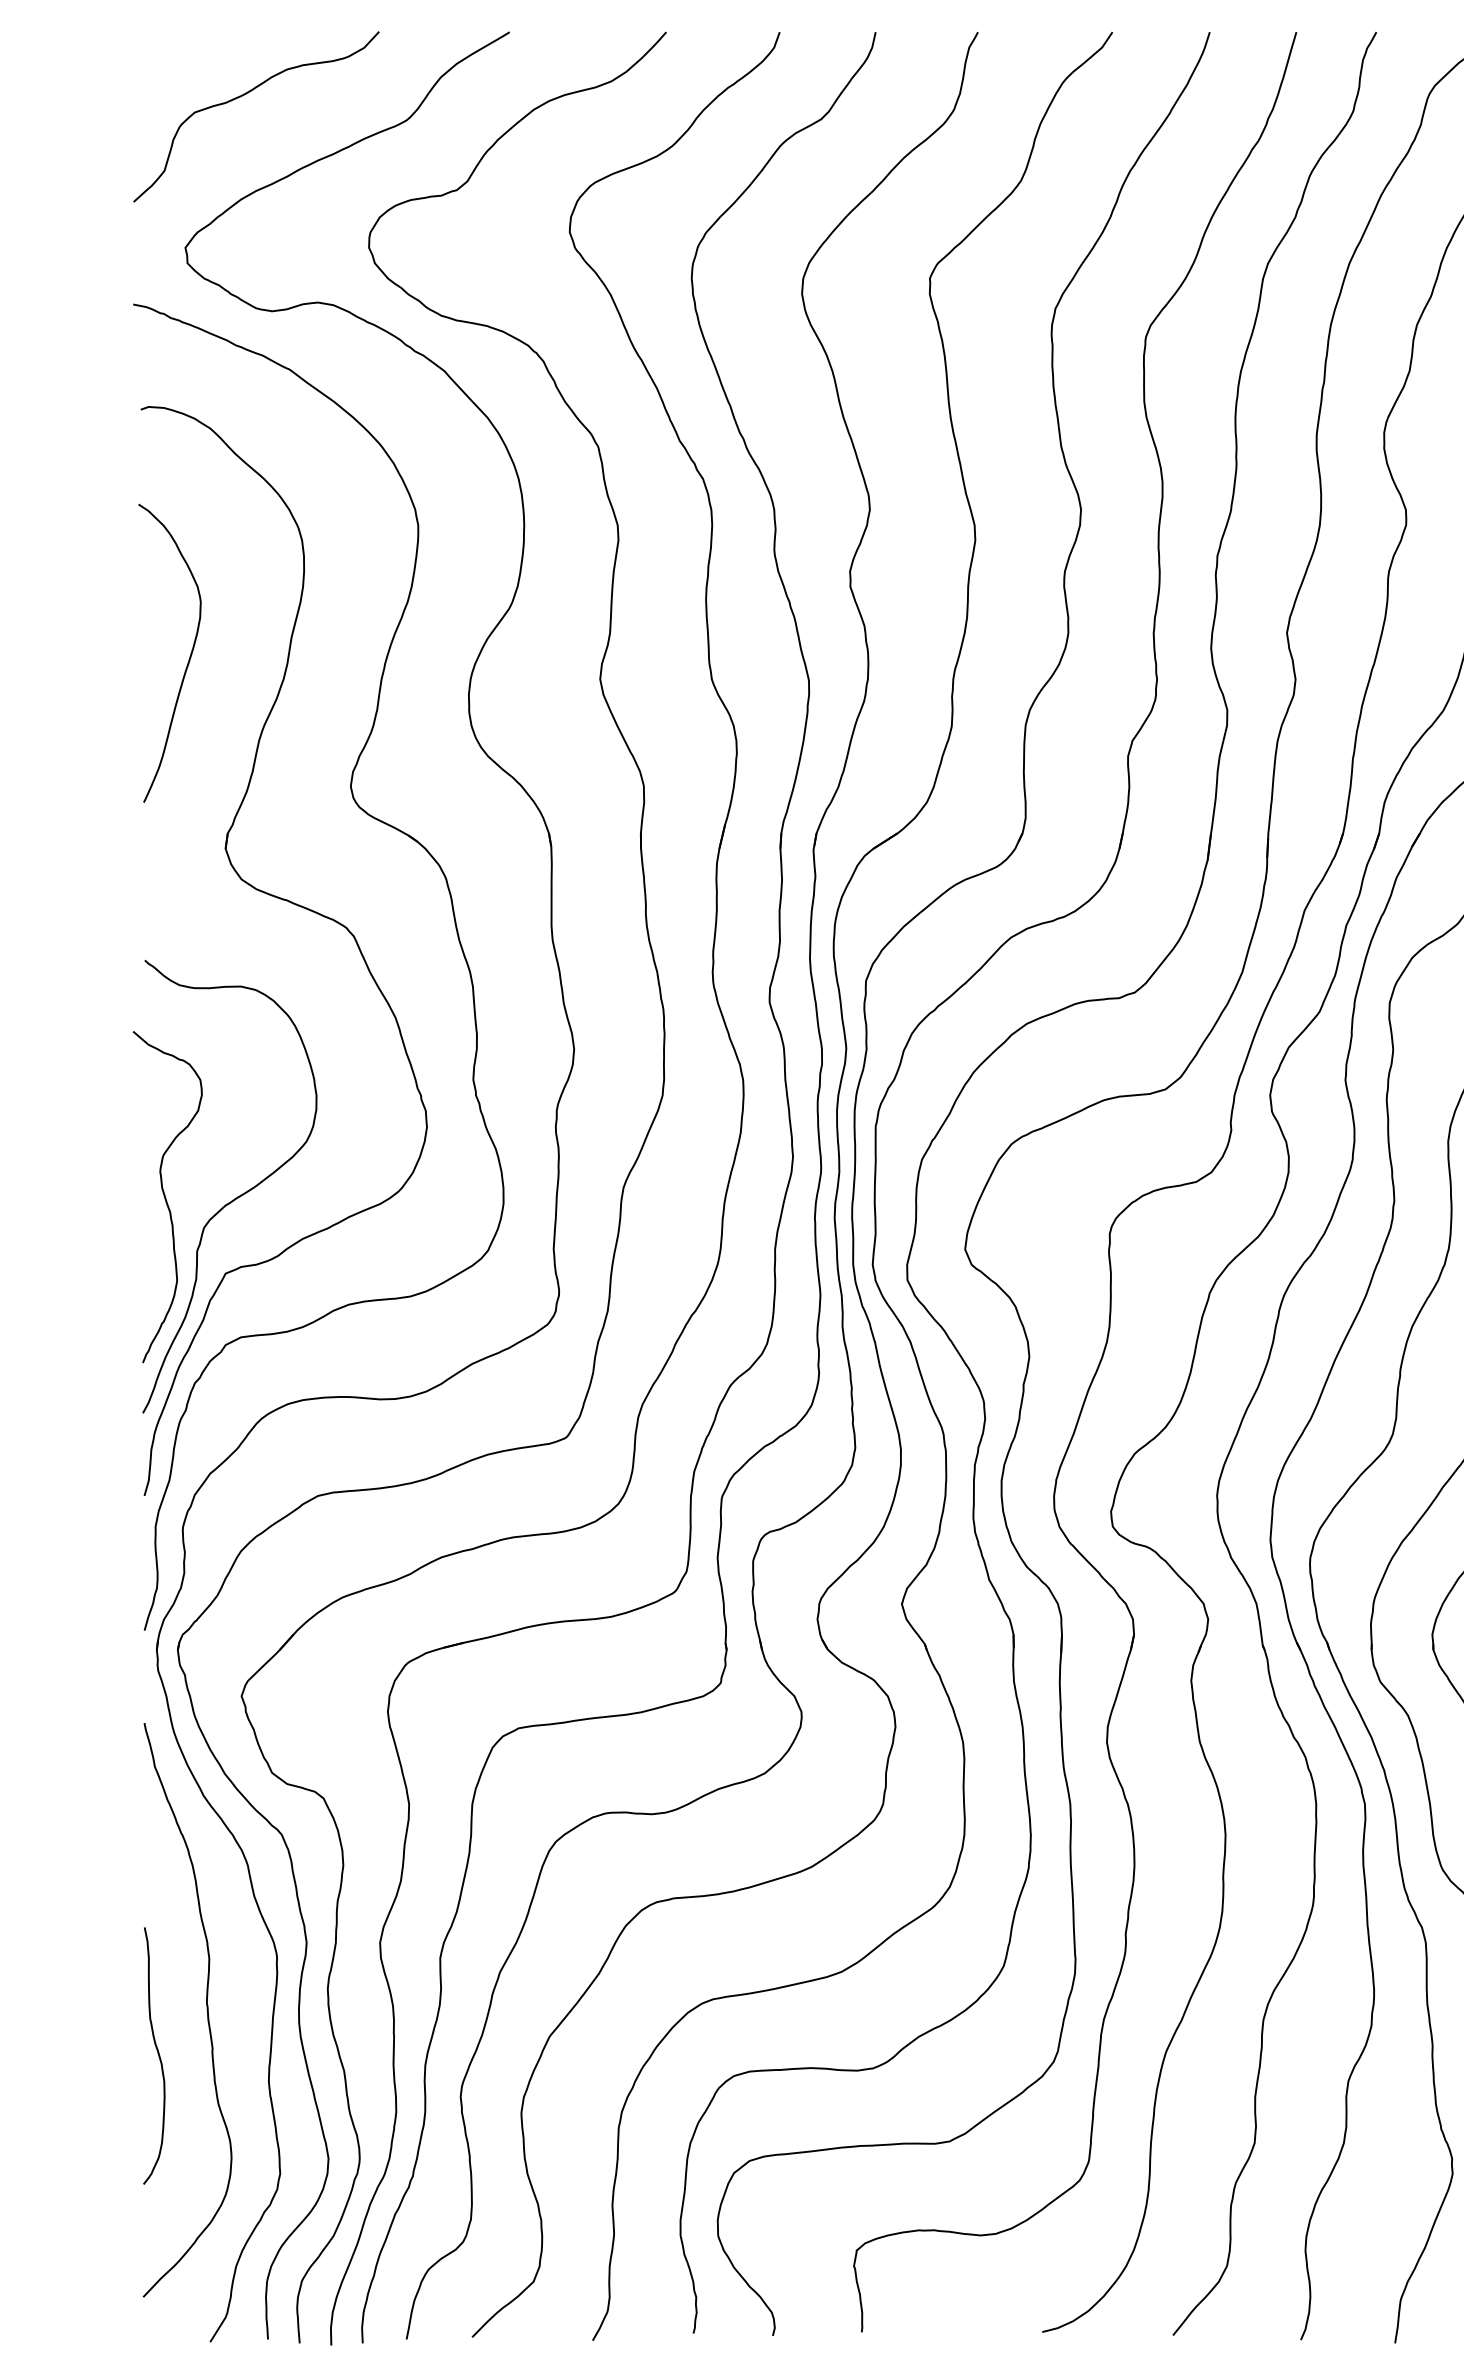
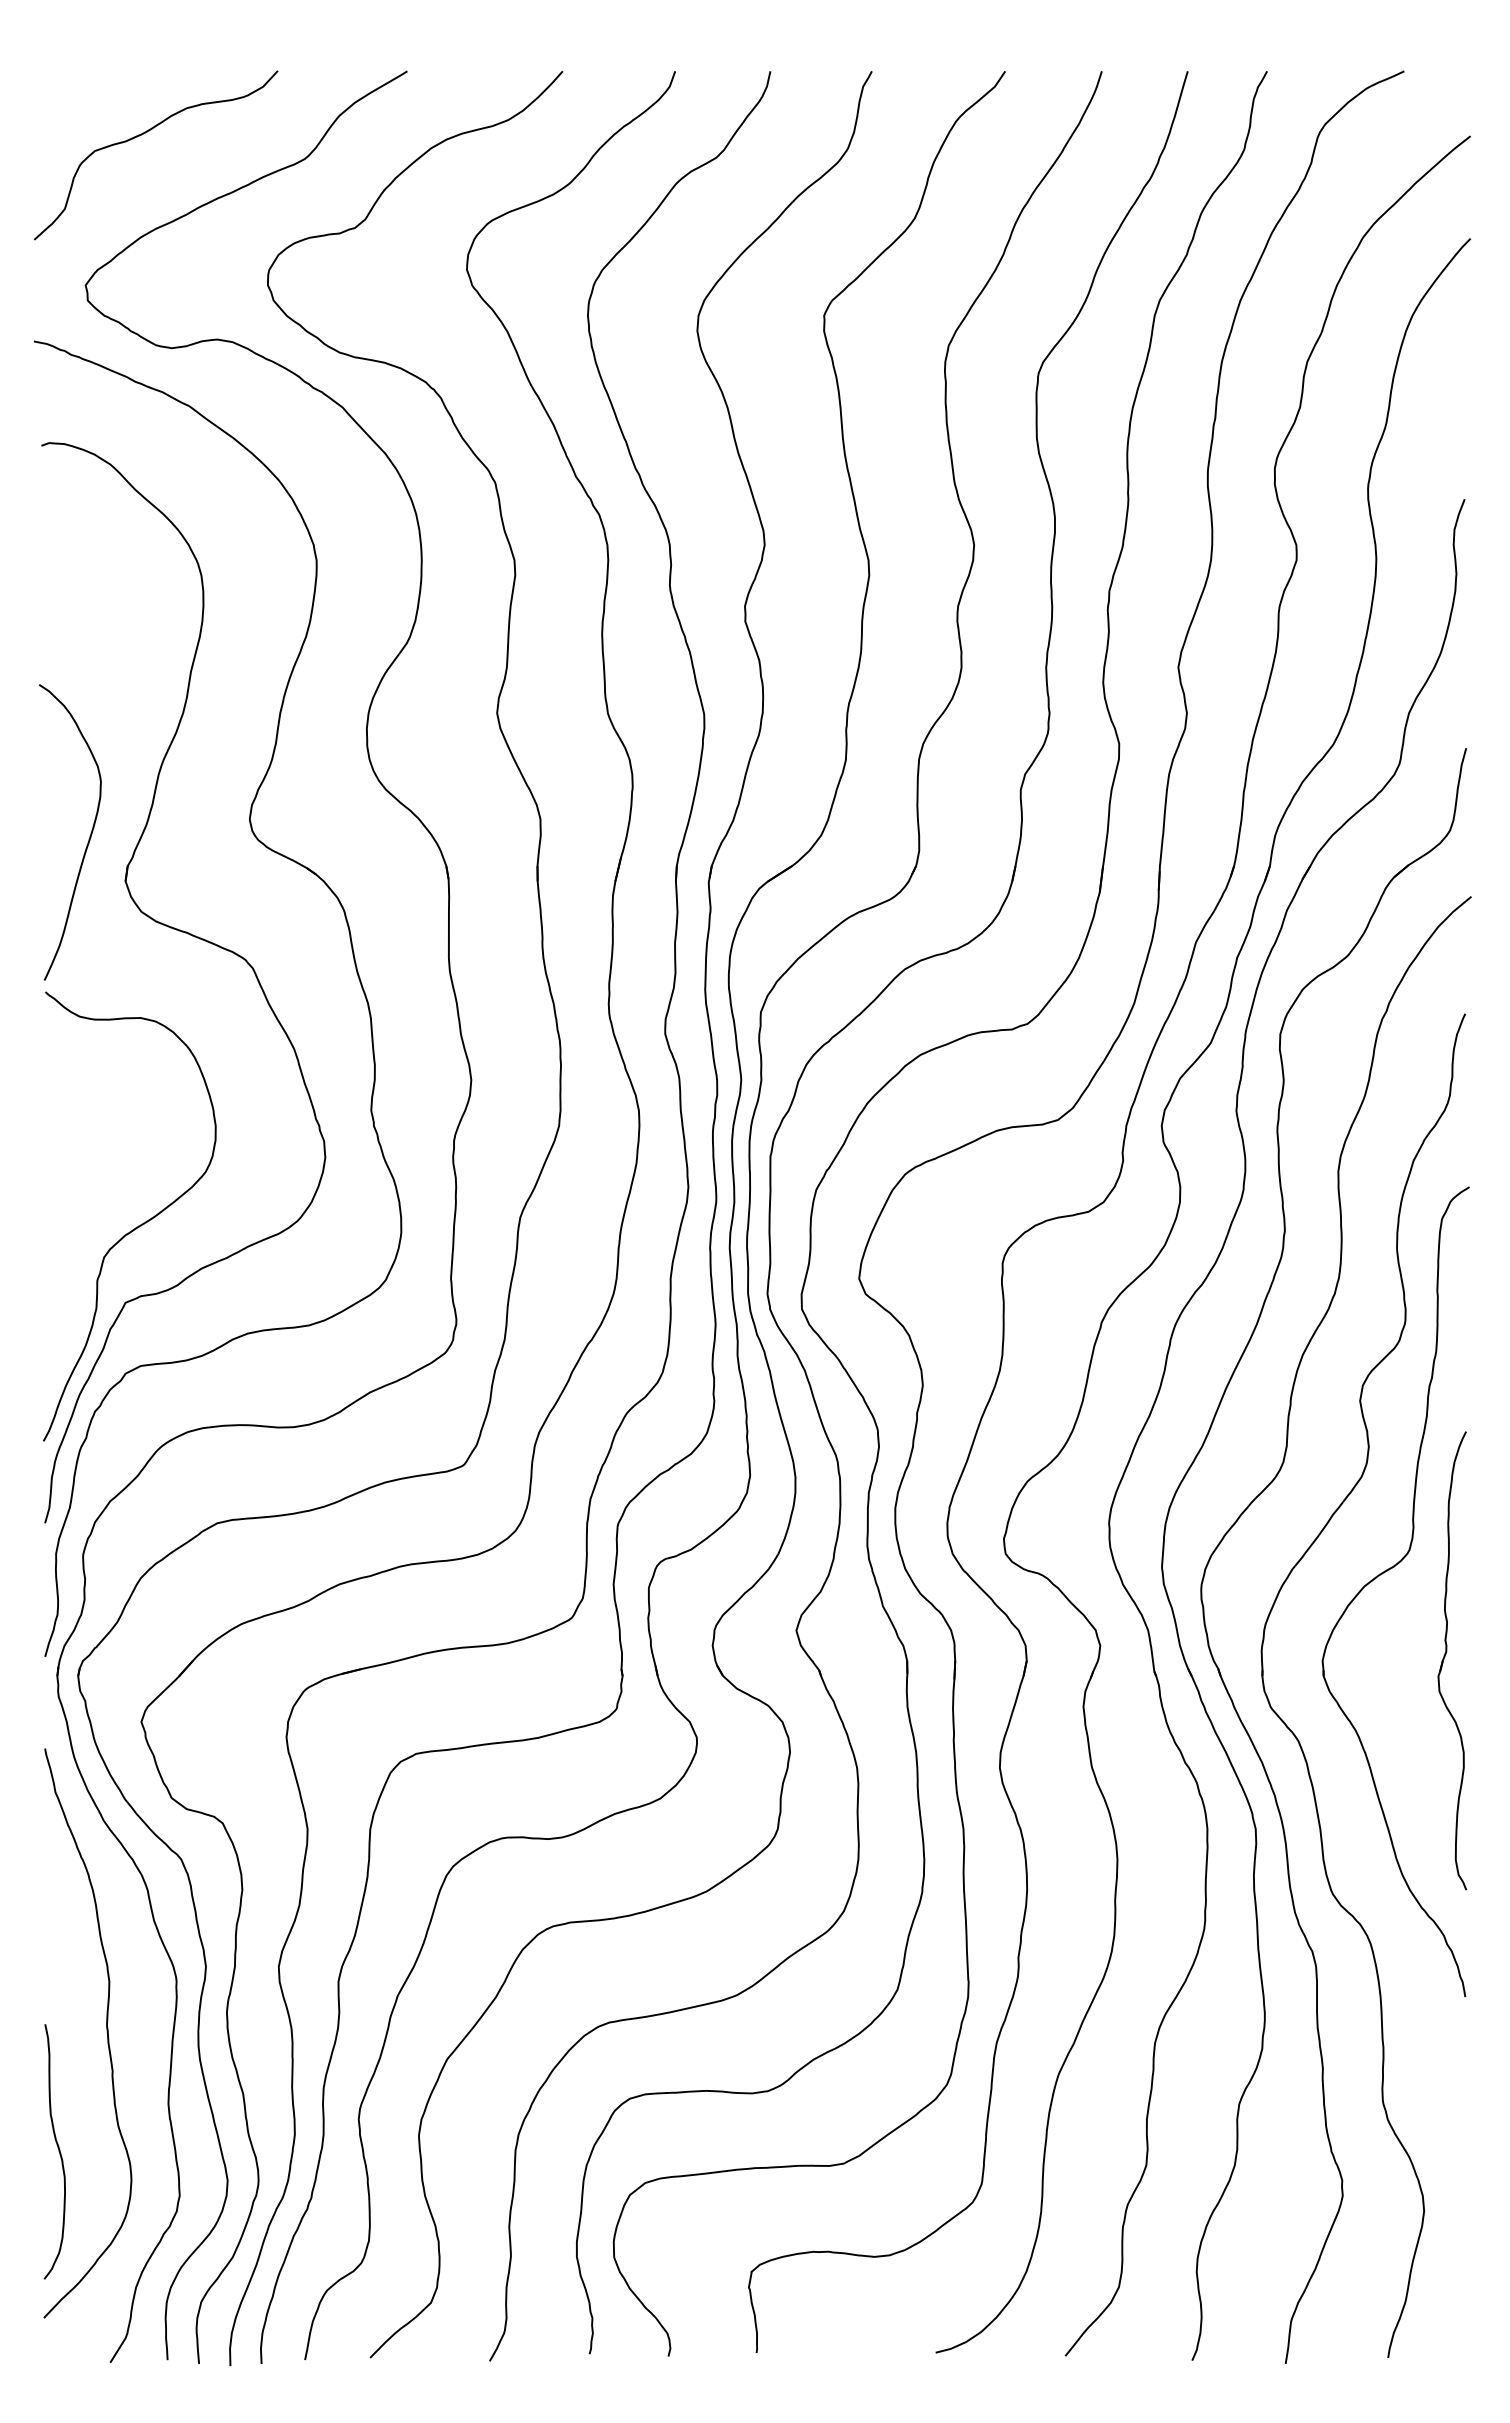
curve: (188, 660) -> (88, 839), moved
curve: (166, 1196) -> (66, 1226), removed
curve: (158, 2055) -> (58, 2151), moved

